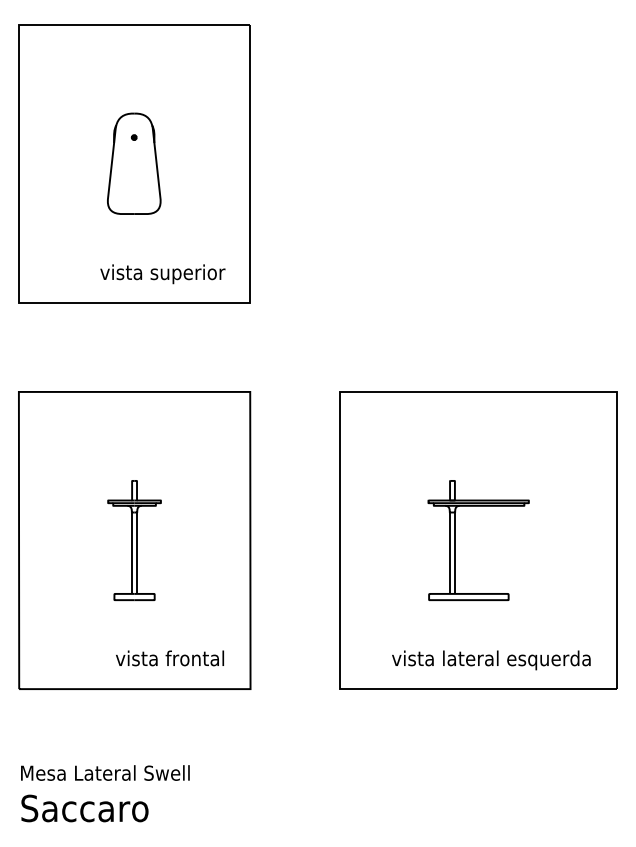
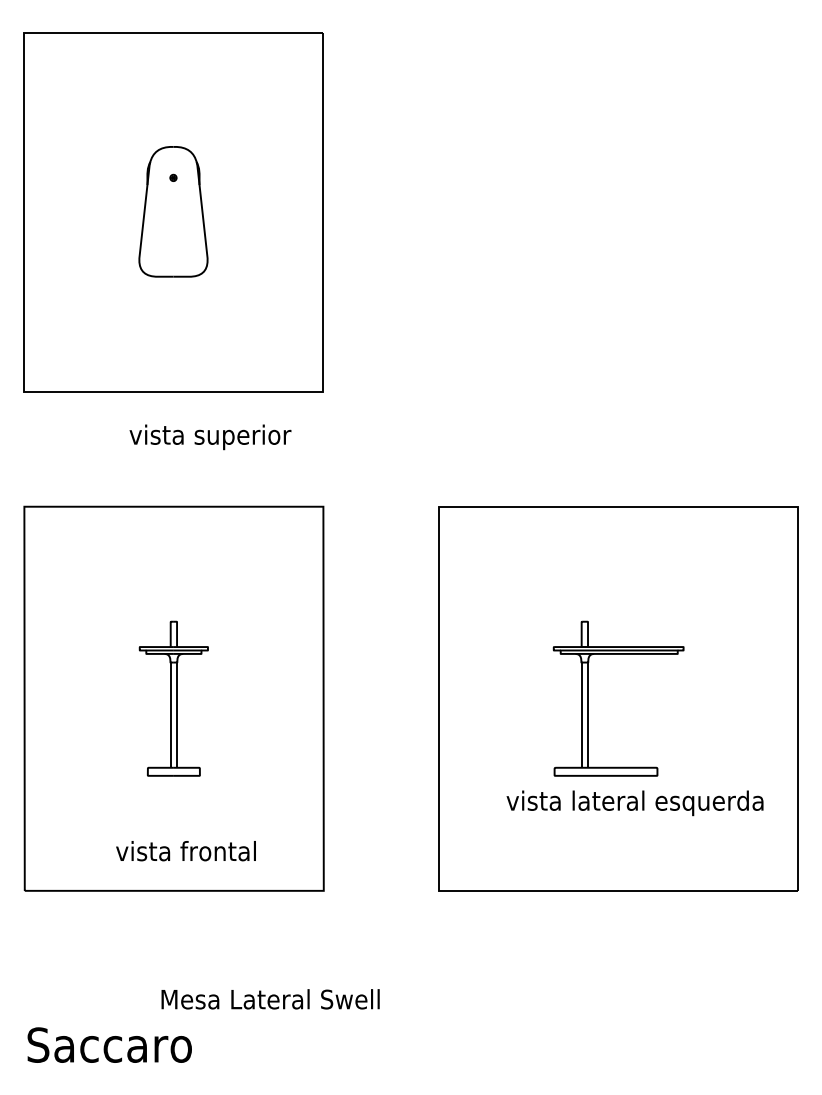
text: (162, 274) -> (210, 437), moved
text: (169, 658) -> (185, 851), moved
text: (491, 660) -> (635, 803), moved
text: (105, 772) -> (270, 998), moved

